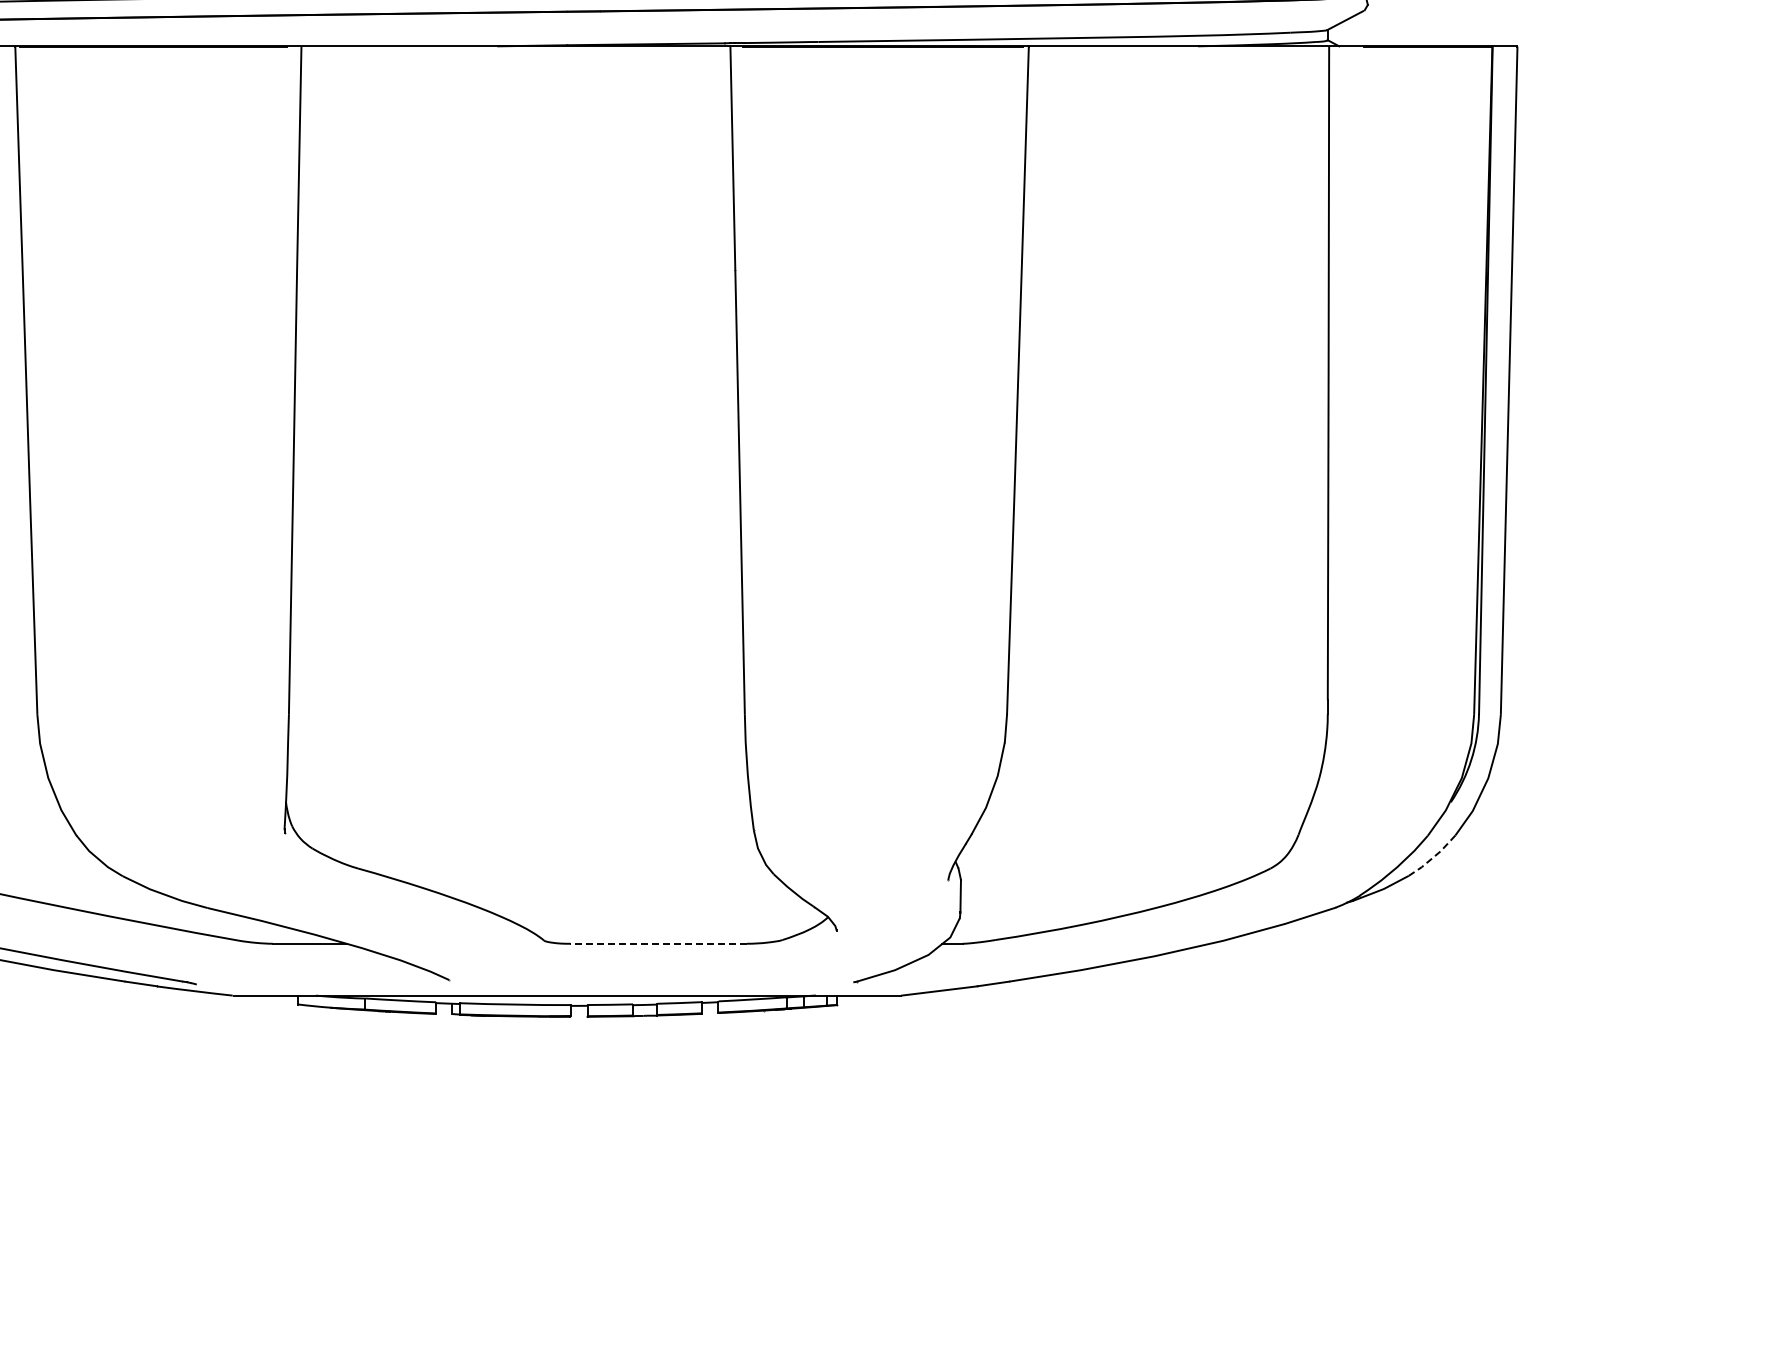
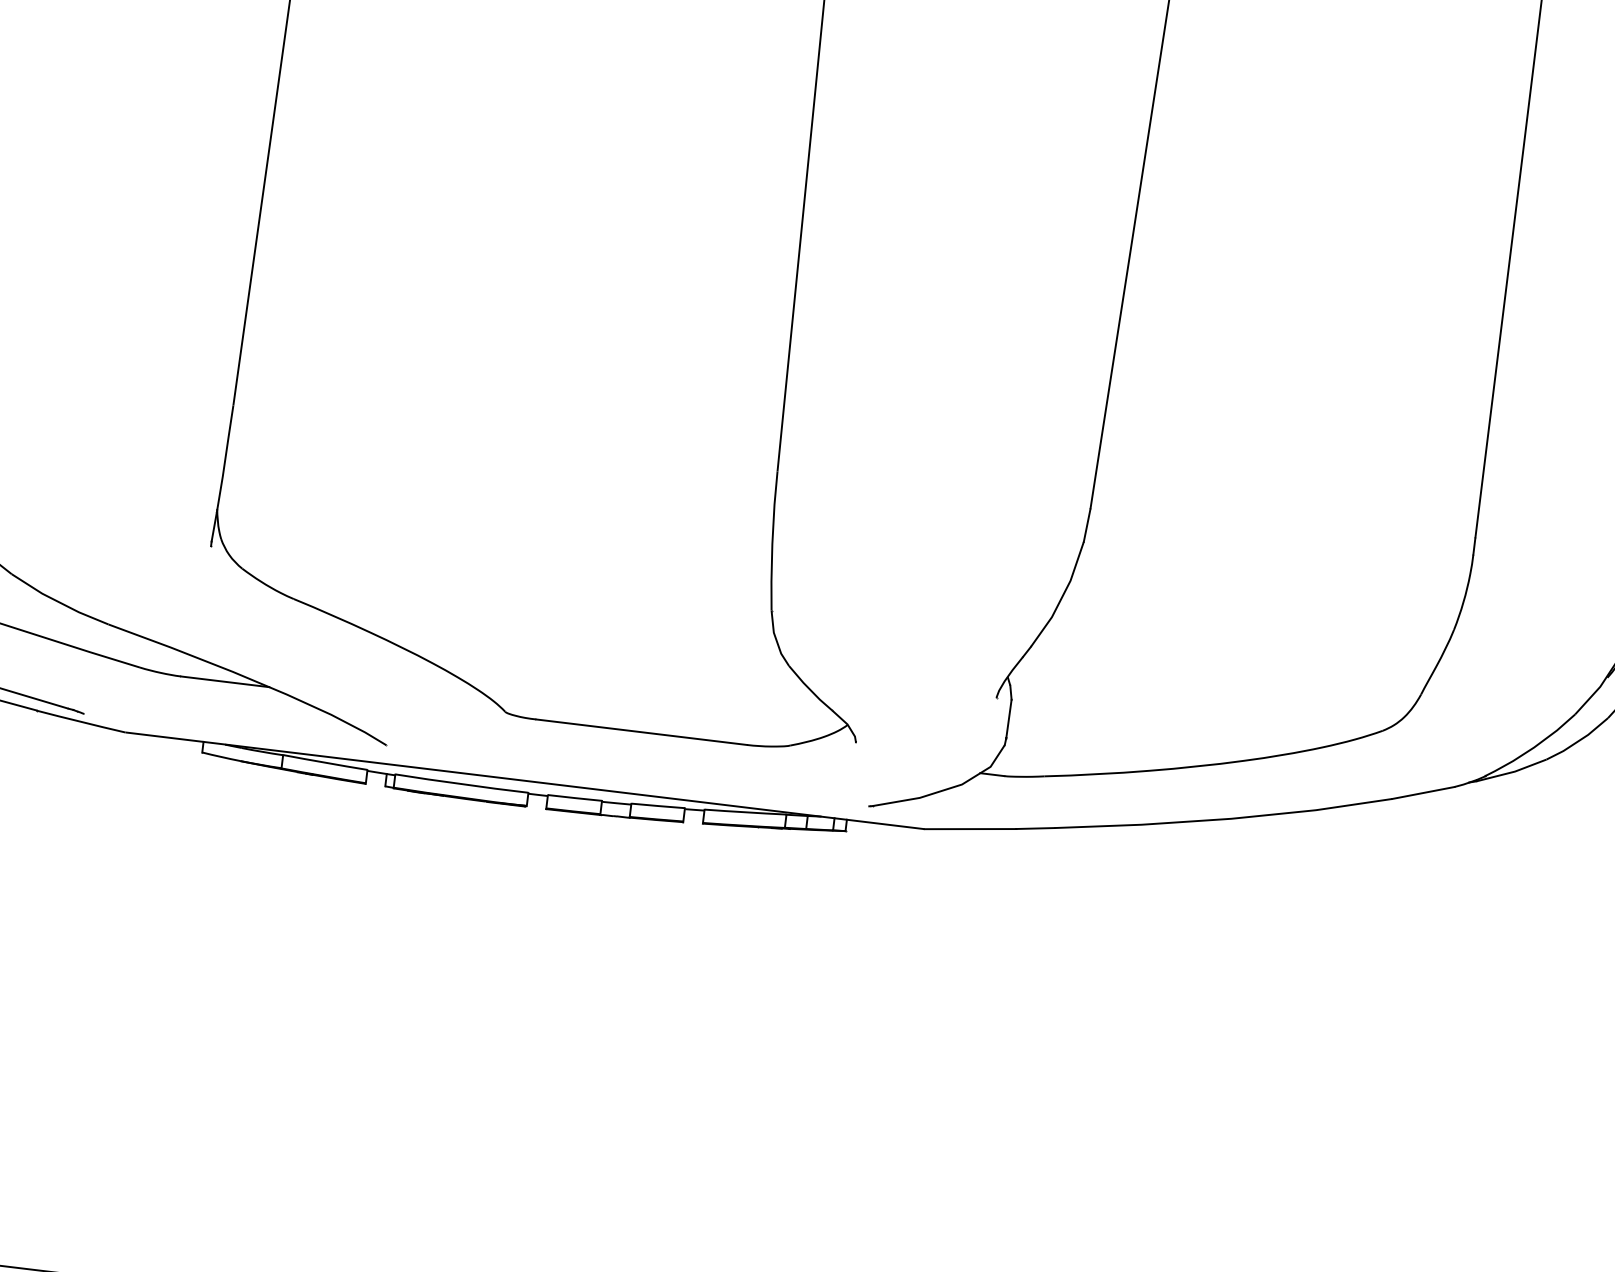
line: (1433, 857) -> (1578, 741), dashed -> solid
line: (658, 943) -> (641, 731), dashed -> solid

